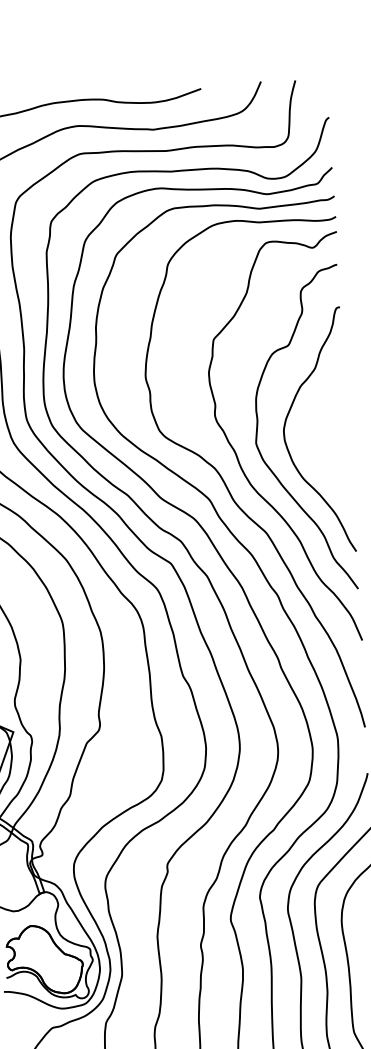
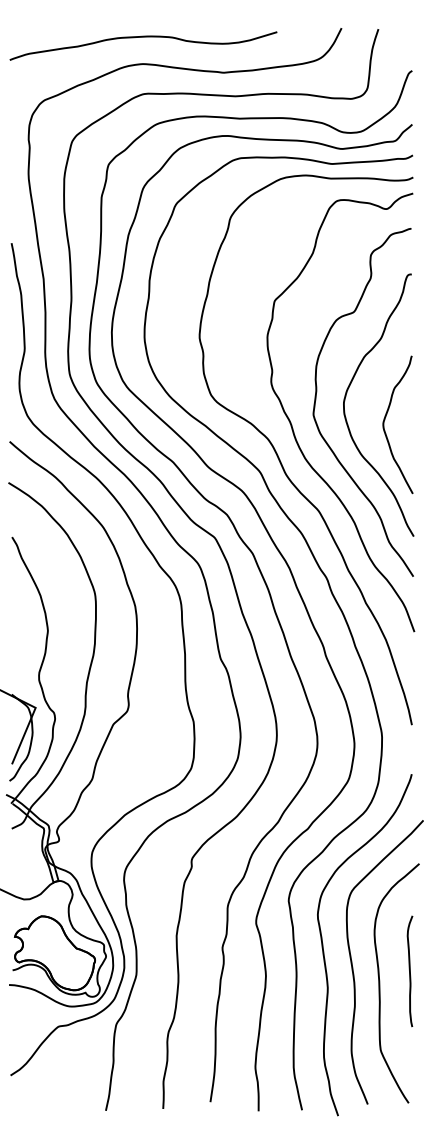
curve: (323, 444) -> (385, 420), added

